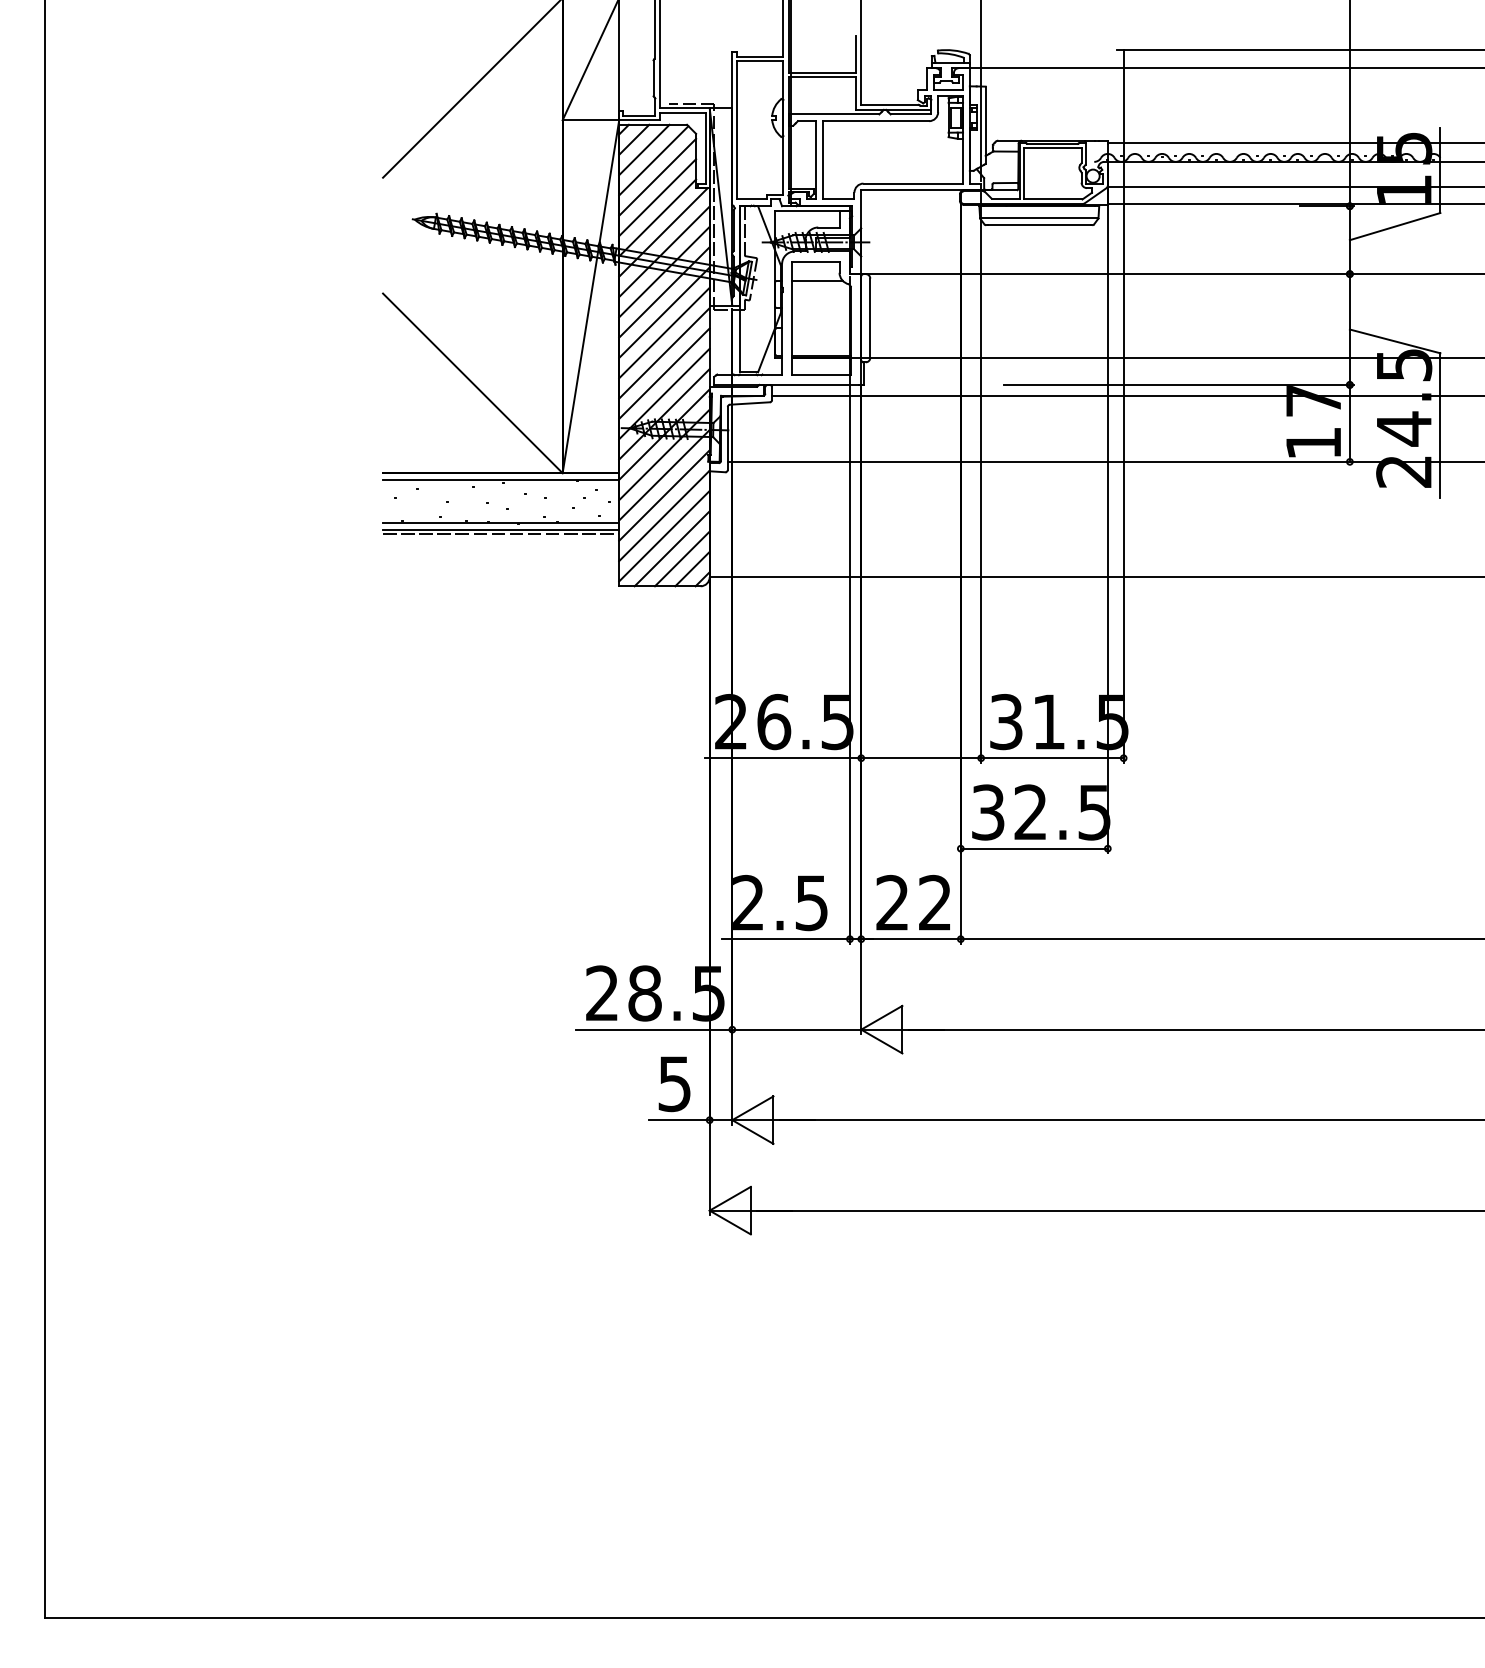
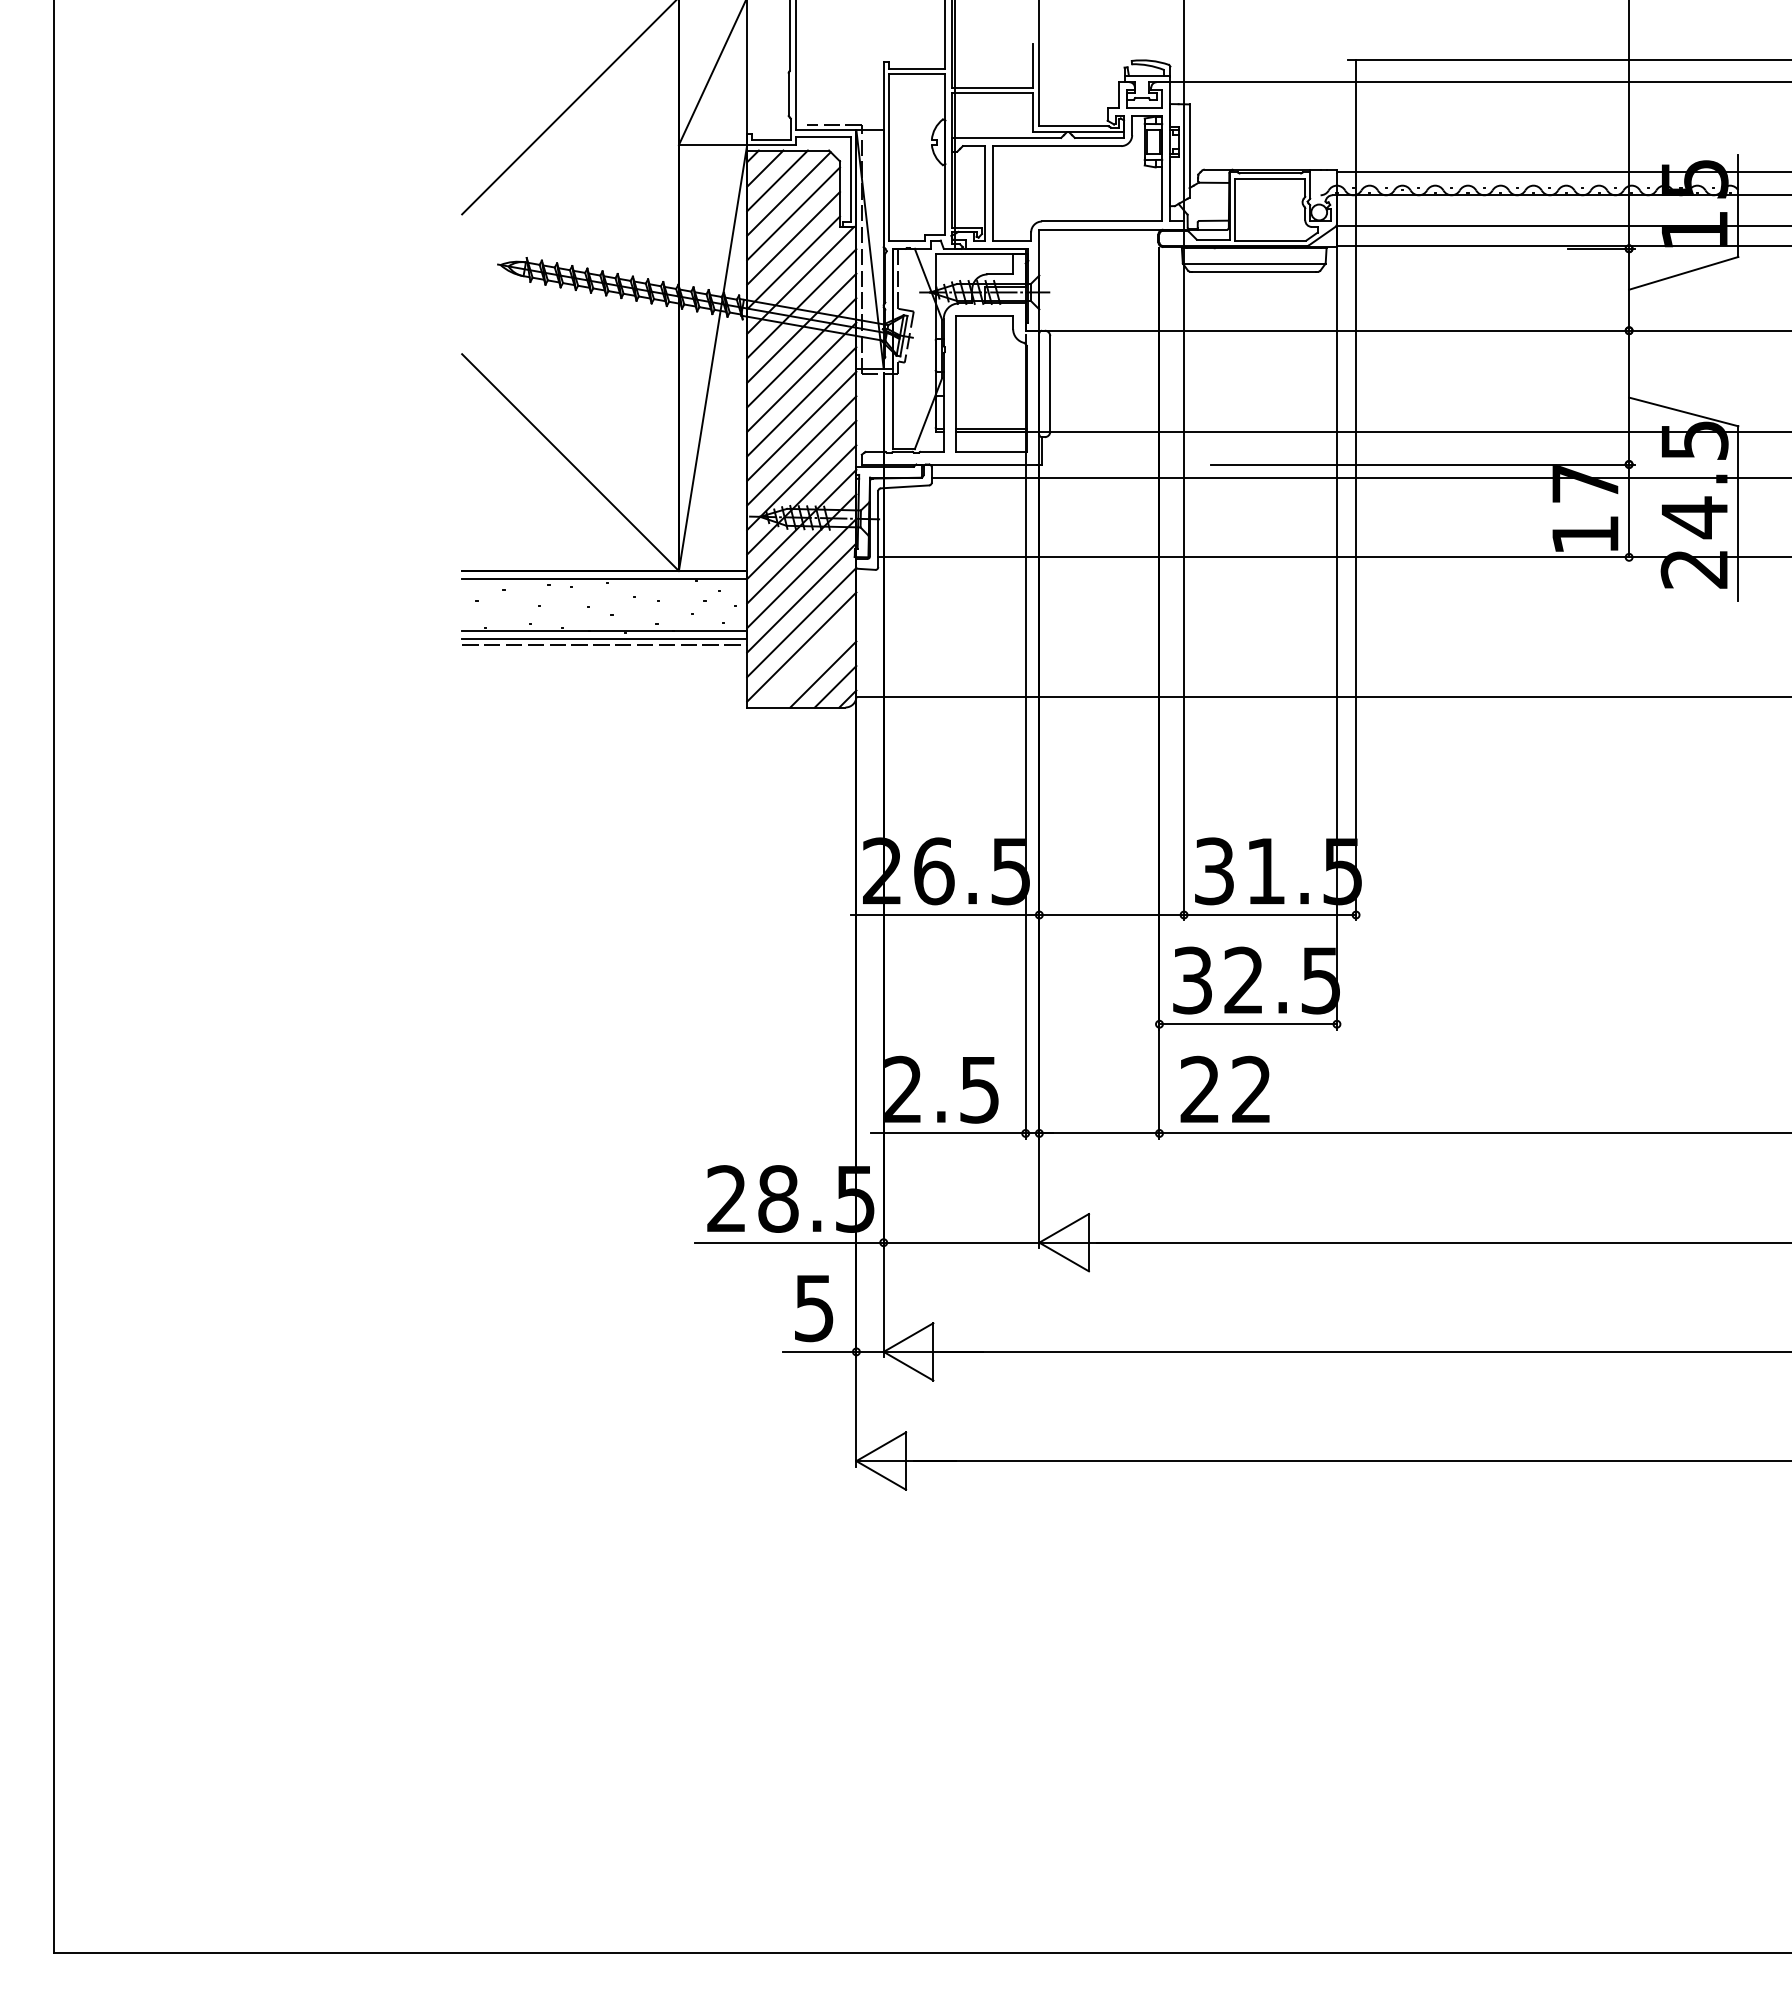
line: (817, 280) -> (986, 338), removed
line: (671, 548) -> (810, 661), removed
text: (912, 901) -> (1224, 1088), moved

